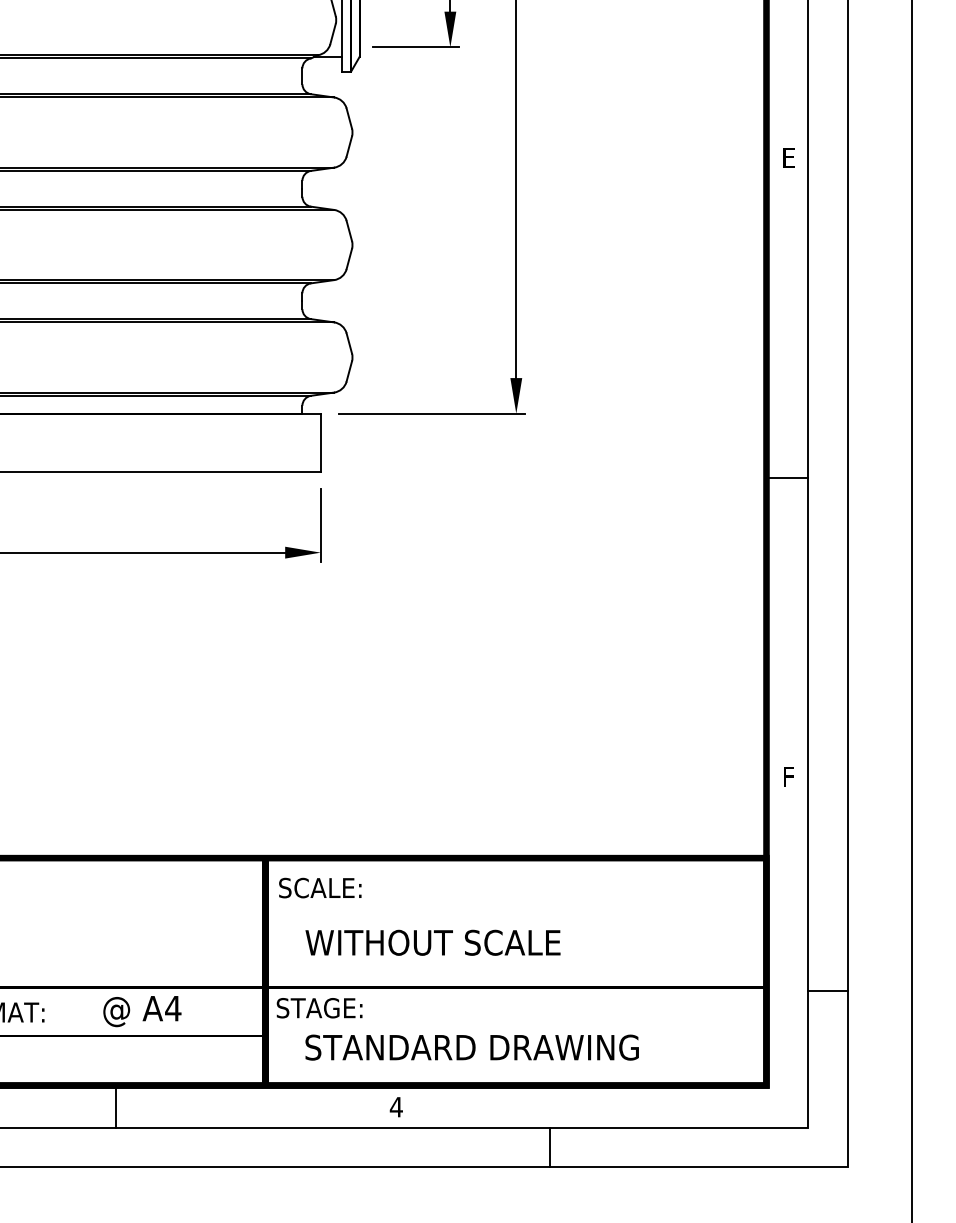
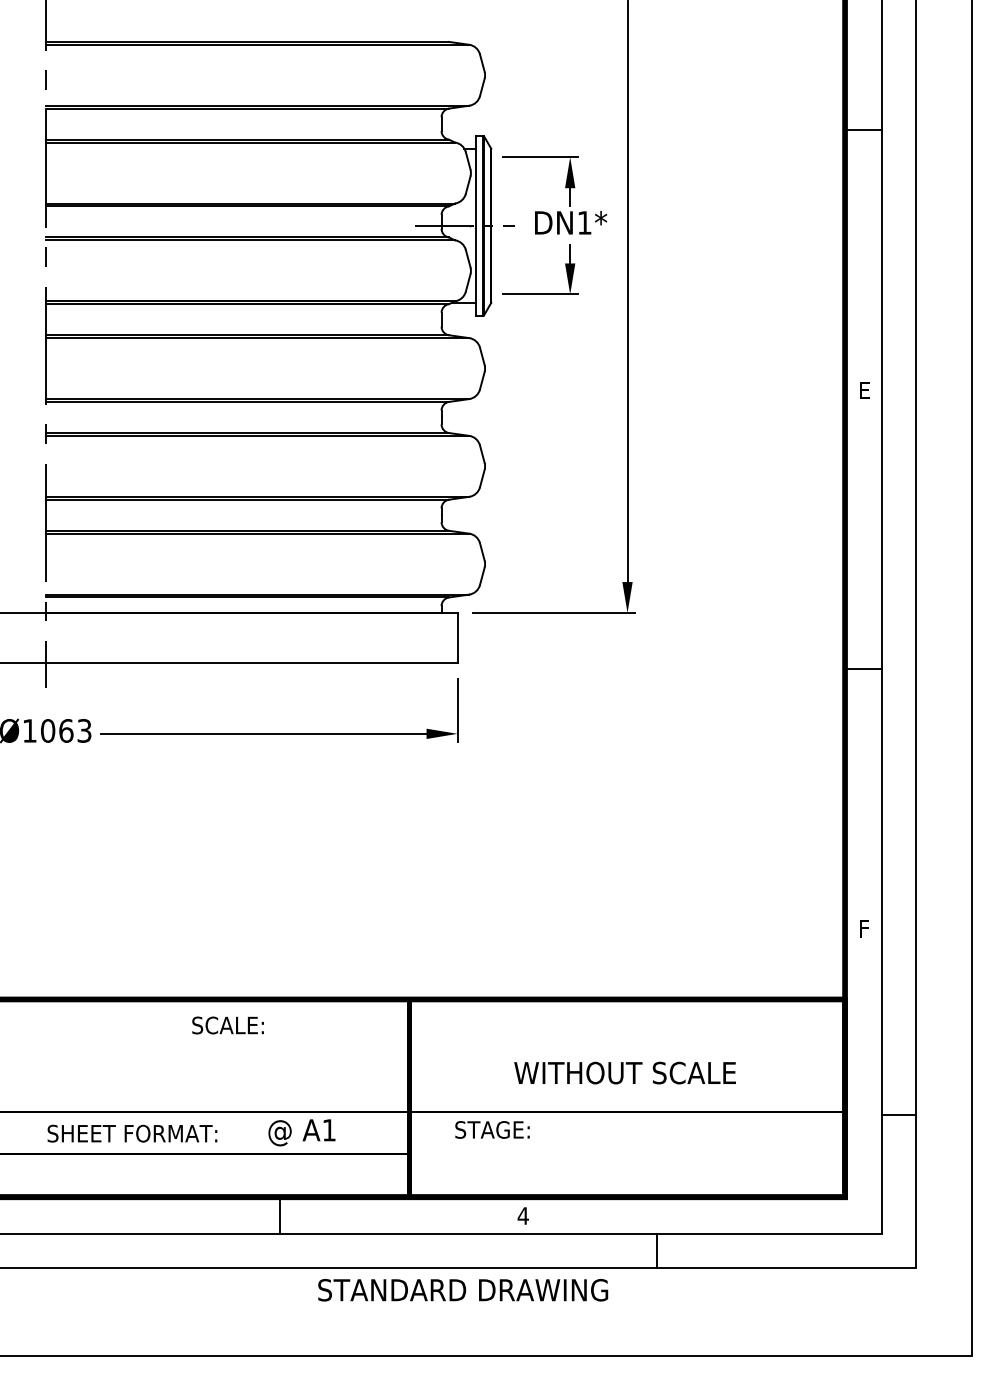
text: (319, 888) -> (227, 1025), moved
text: (432, 942) -> (624, 1072), moved
text: (319, 1007) -> (492, 1129), moved
text: (173, 1008) -> (329, 1130), A4 -> A1
text: (472, 1047) -> (463, 1290), moved

